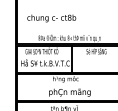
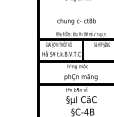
text: (51, 18) -> (76, 21), moved

